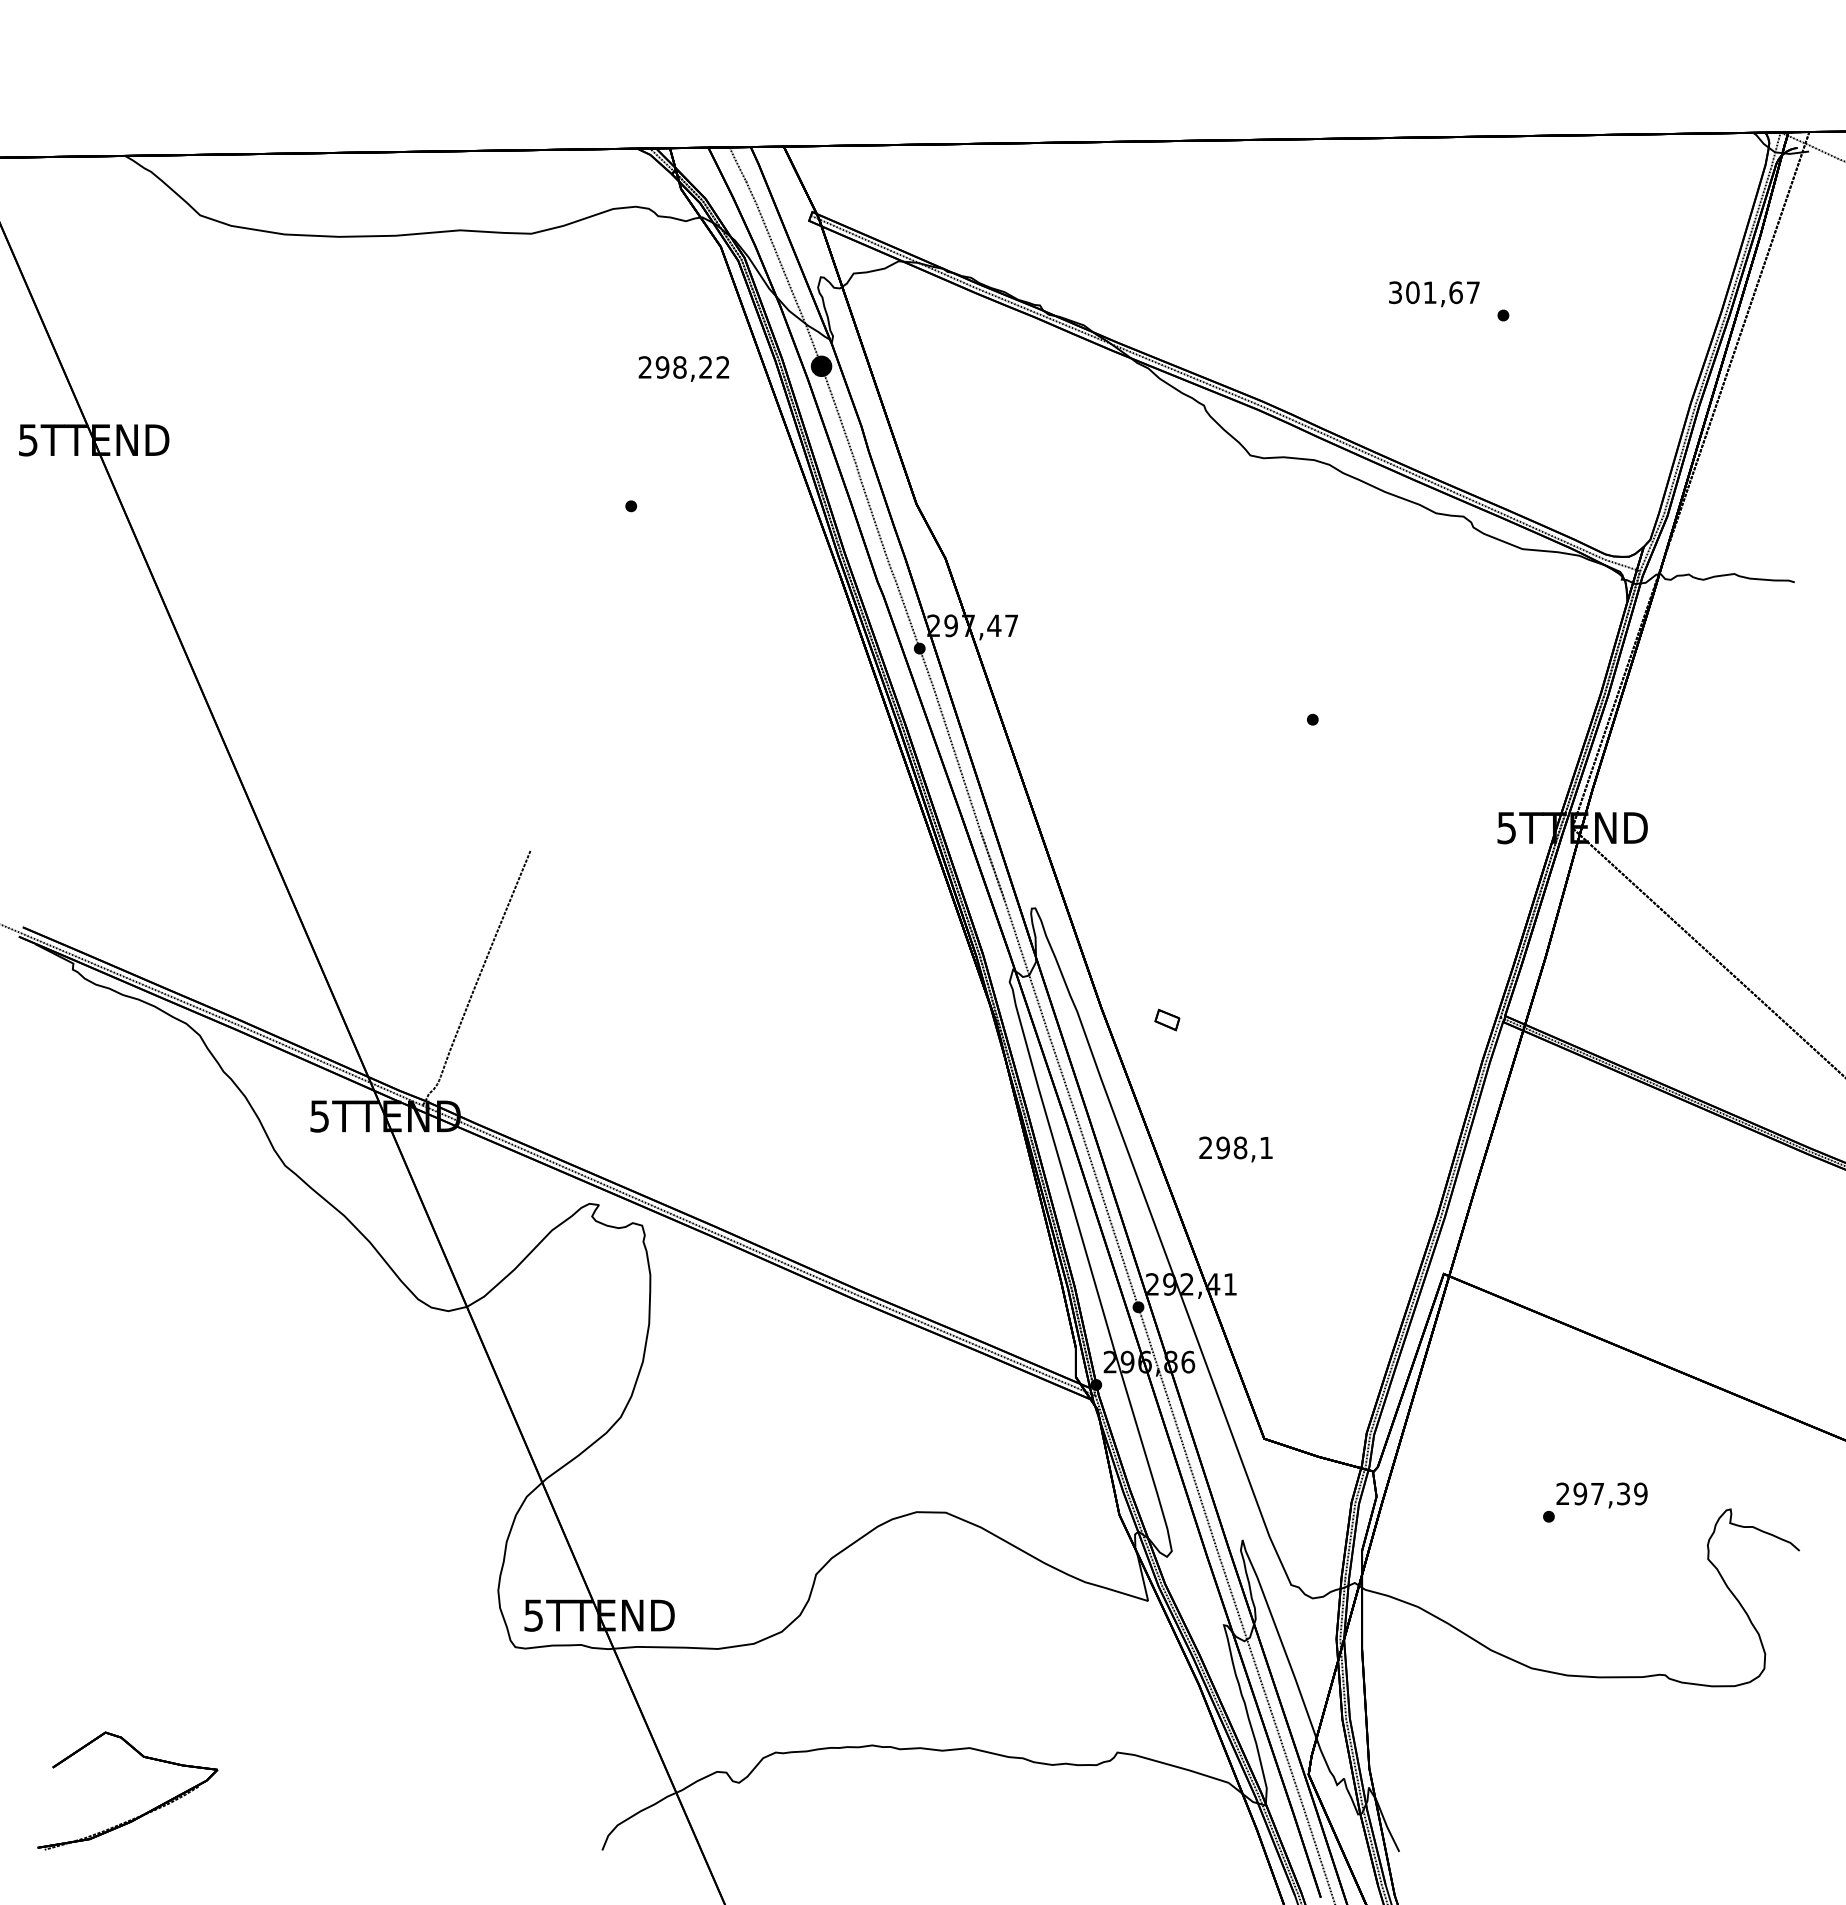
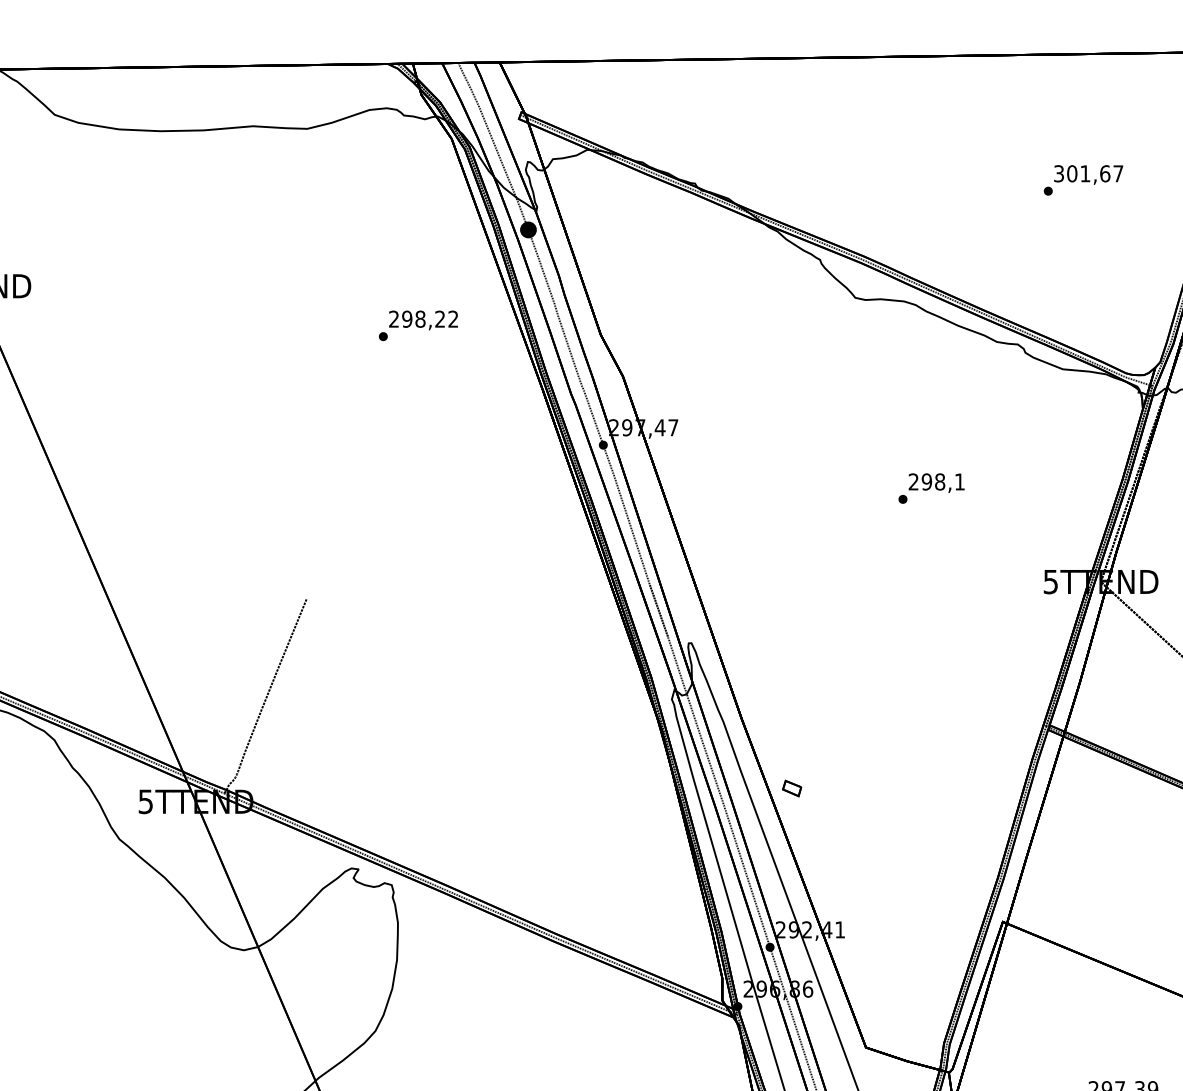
text: (1434, 294) -> (1088, 175), moved
text: (683, 368) -> (423, 320), moved
part: (1167, 1019) -> (792, 788), moved
text: (1235, 1149) -> (936, 483), moved

